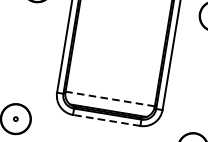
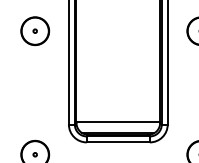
line: (110, 99) -> (118, 122), dashed -> solid
line: (106, 120) -> (118, 142), dashed -> solid

